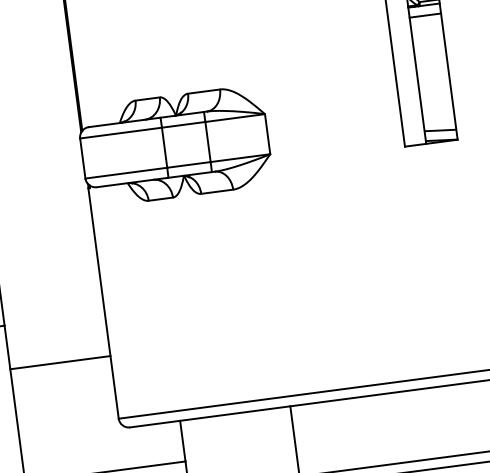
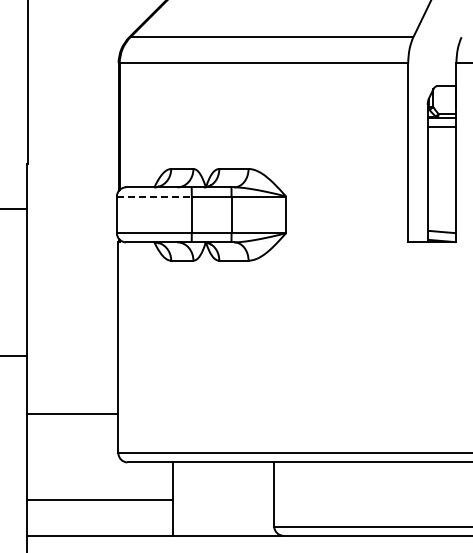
line: (121, 133) -> (154, 196), solid -> dashed
line: (60, 362) -> (72, 413), moved

